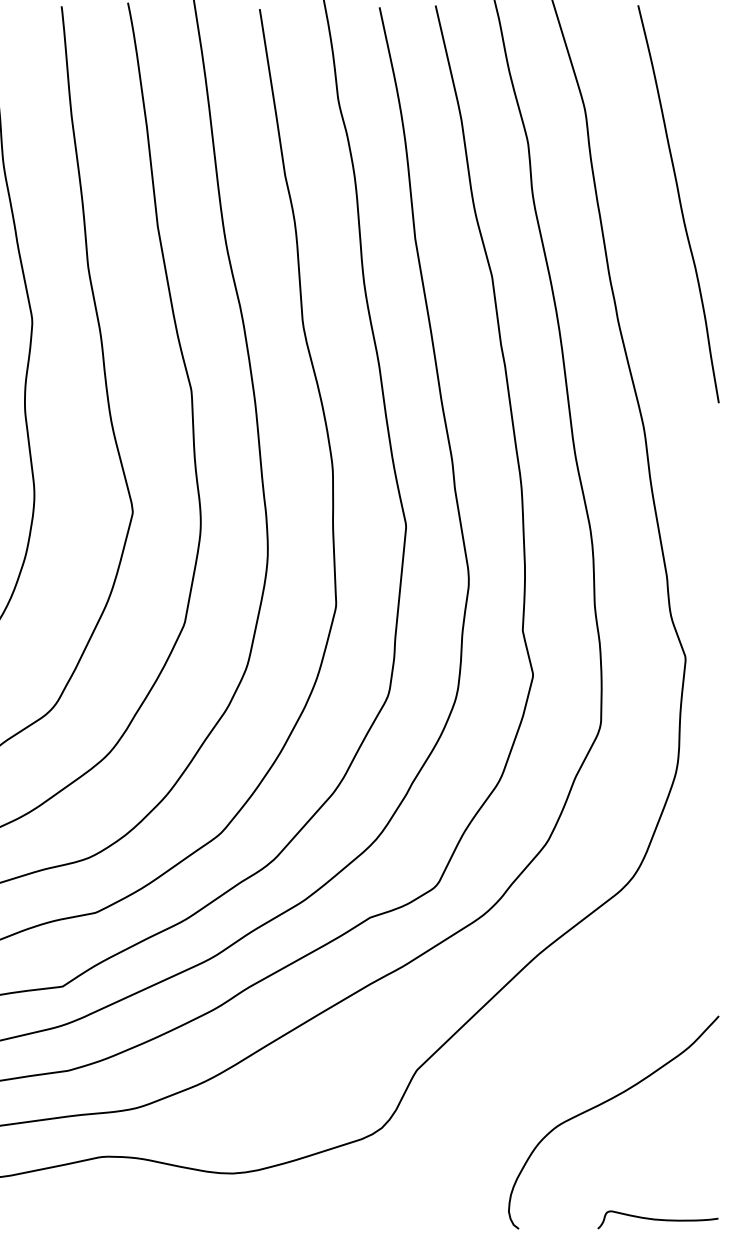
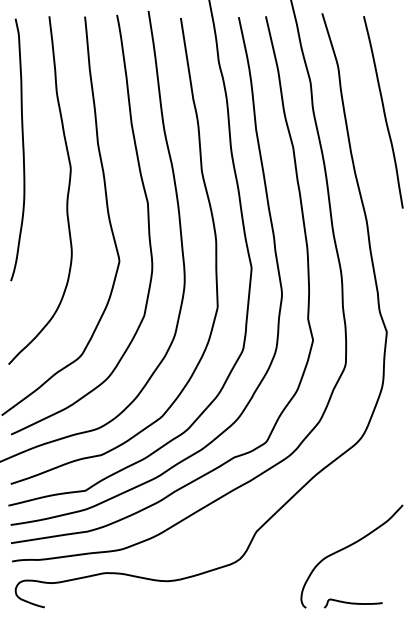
curve: (658, 1219) -> (353, 603), moved

